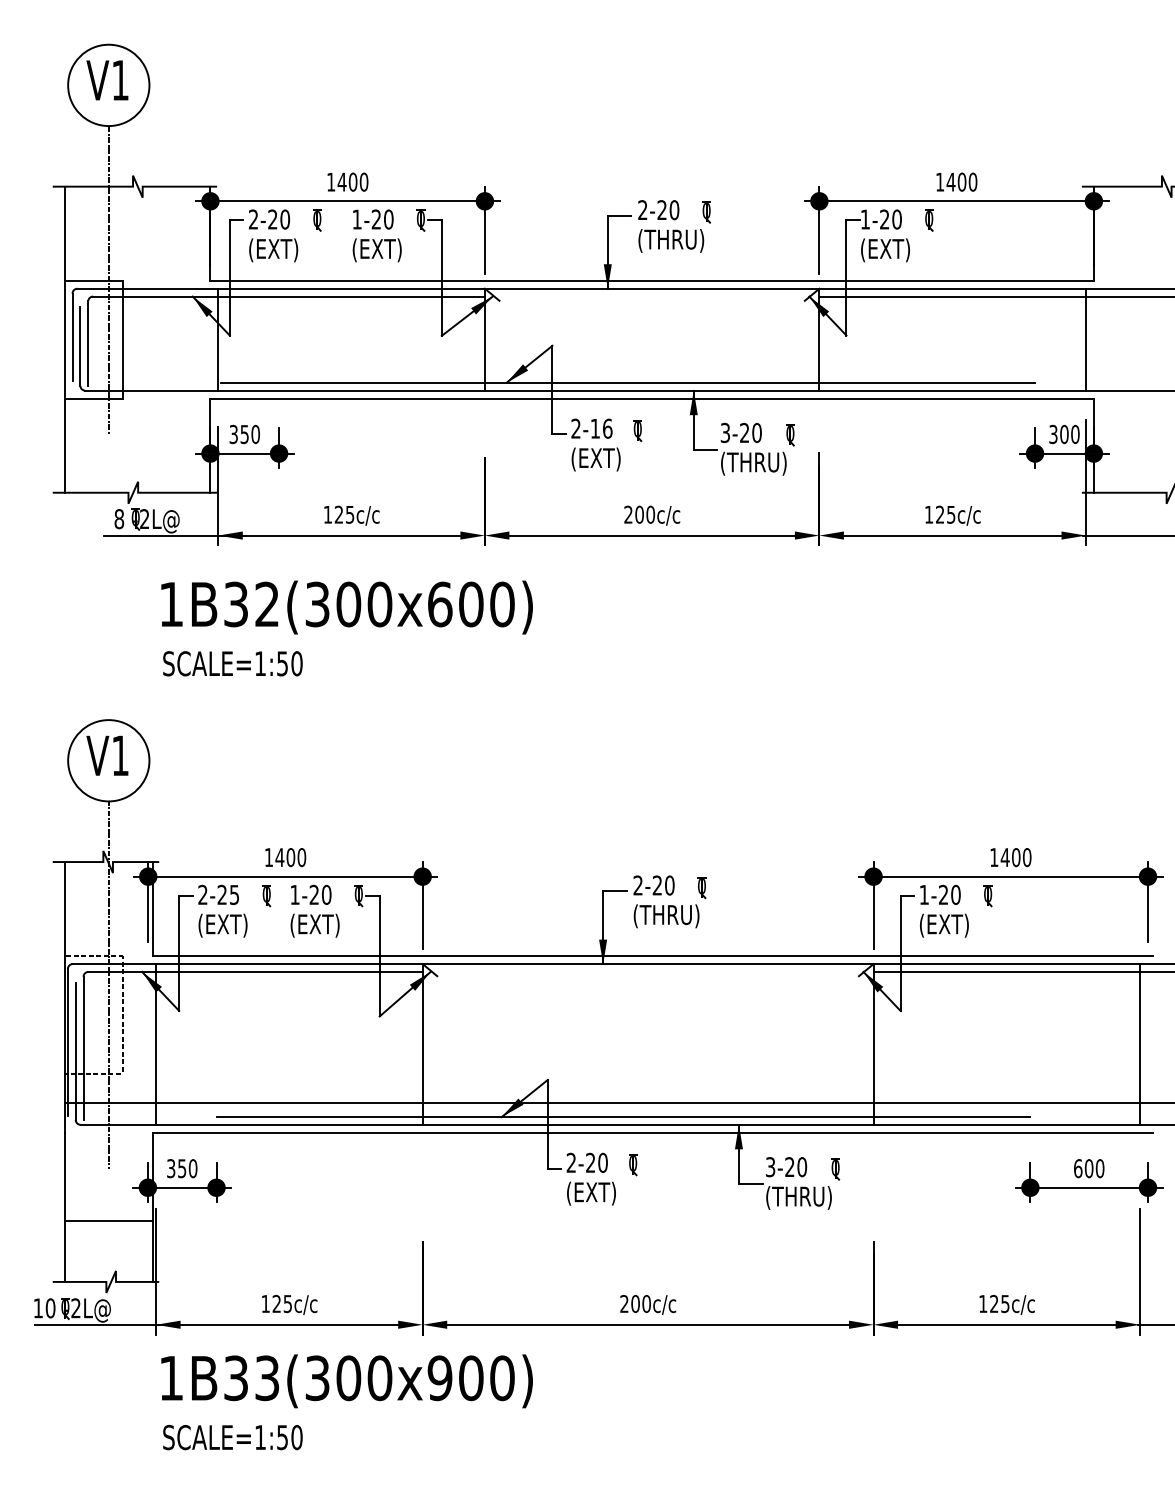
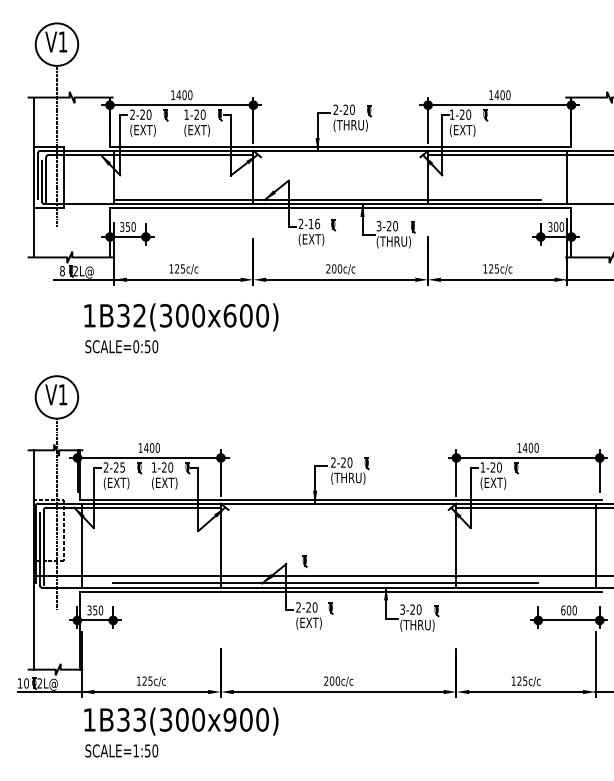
text: (261, 663) -> (136, 346), SCALE=1:50 -> SCALE=0:50
part: (582, 1074) -> (304, 561), added
line: (107, 1220) -> (56, 637), removed

